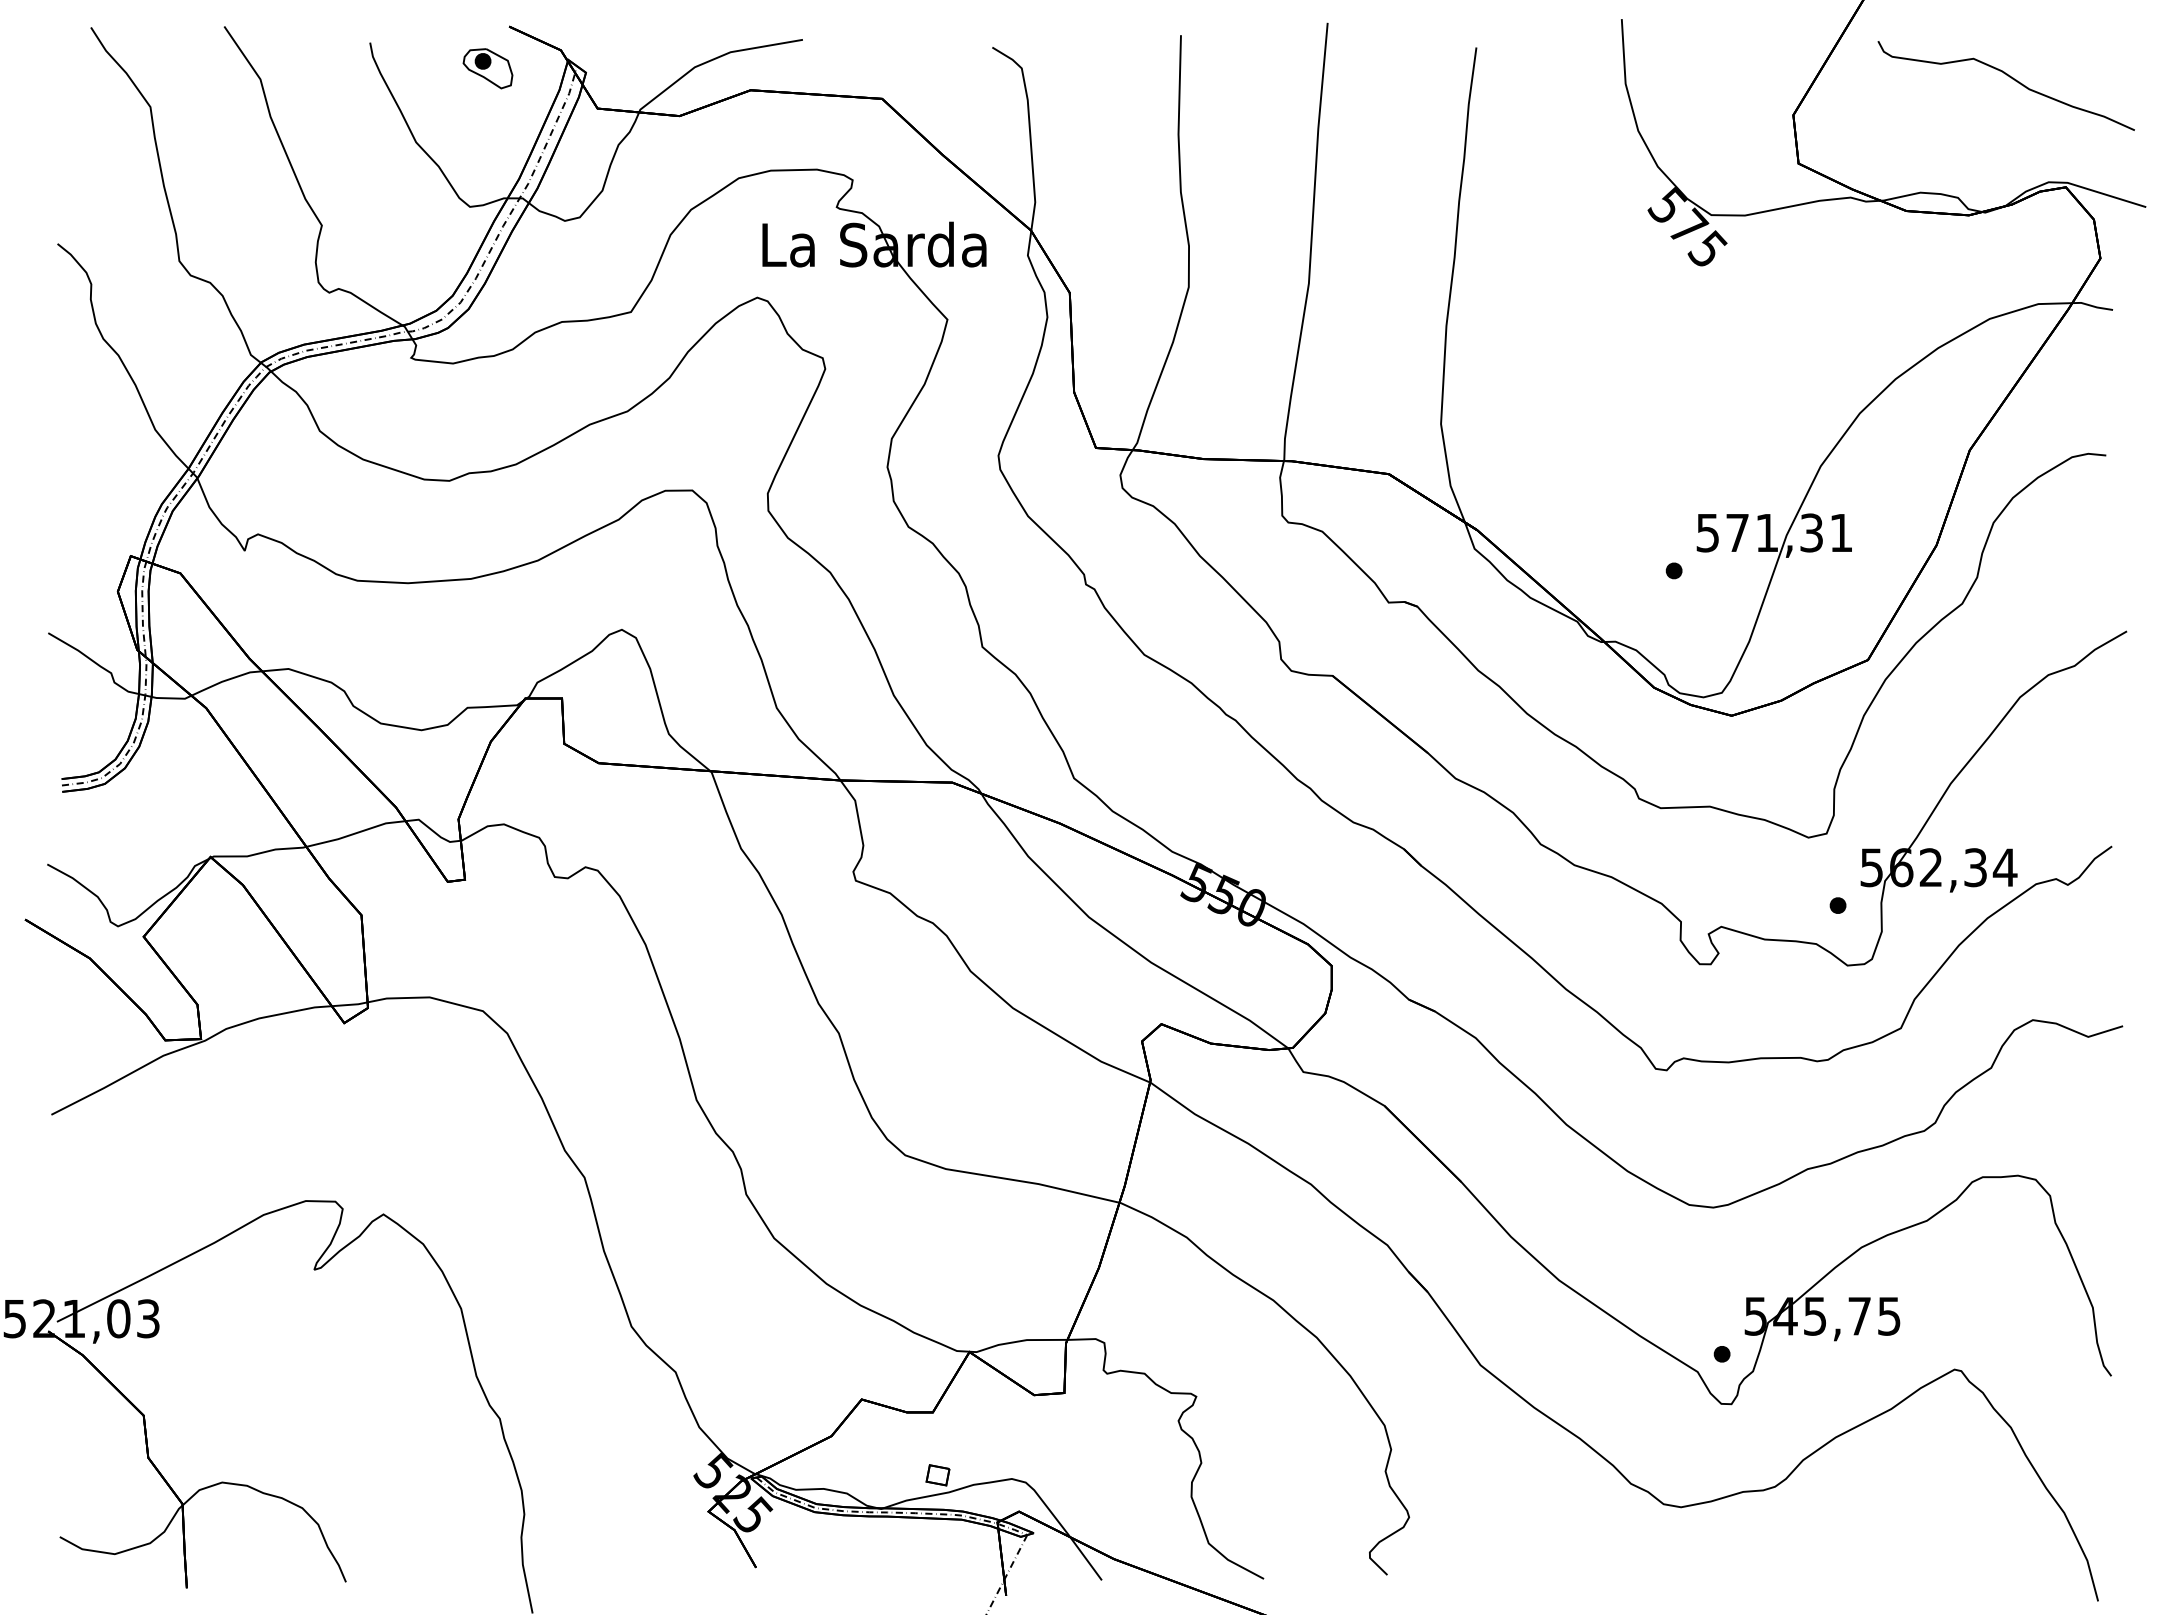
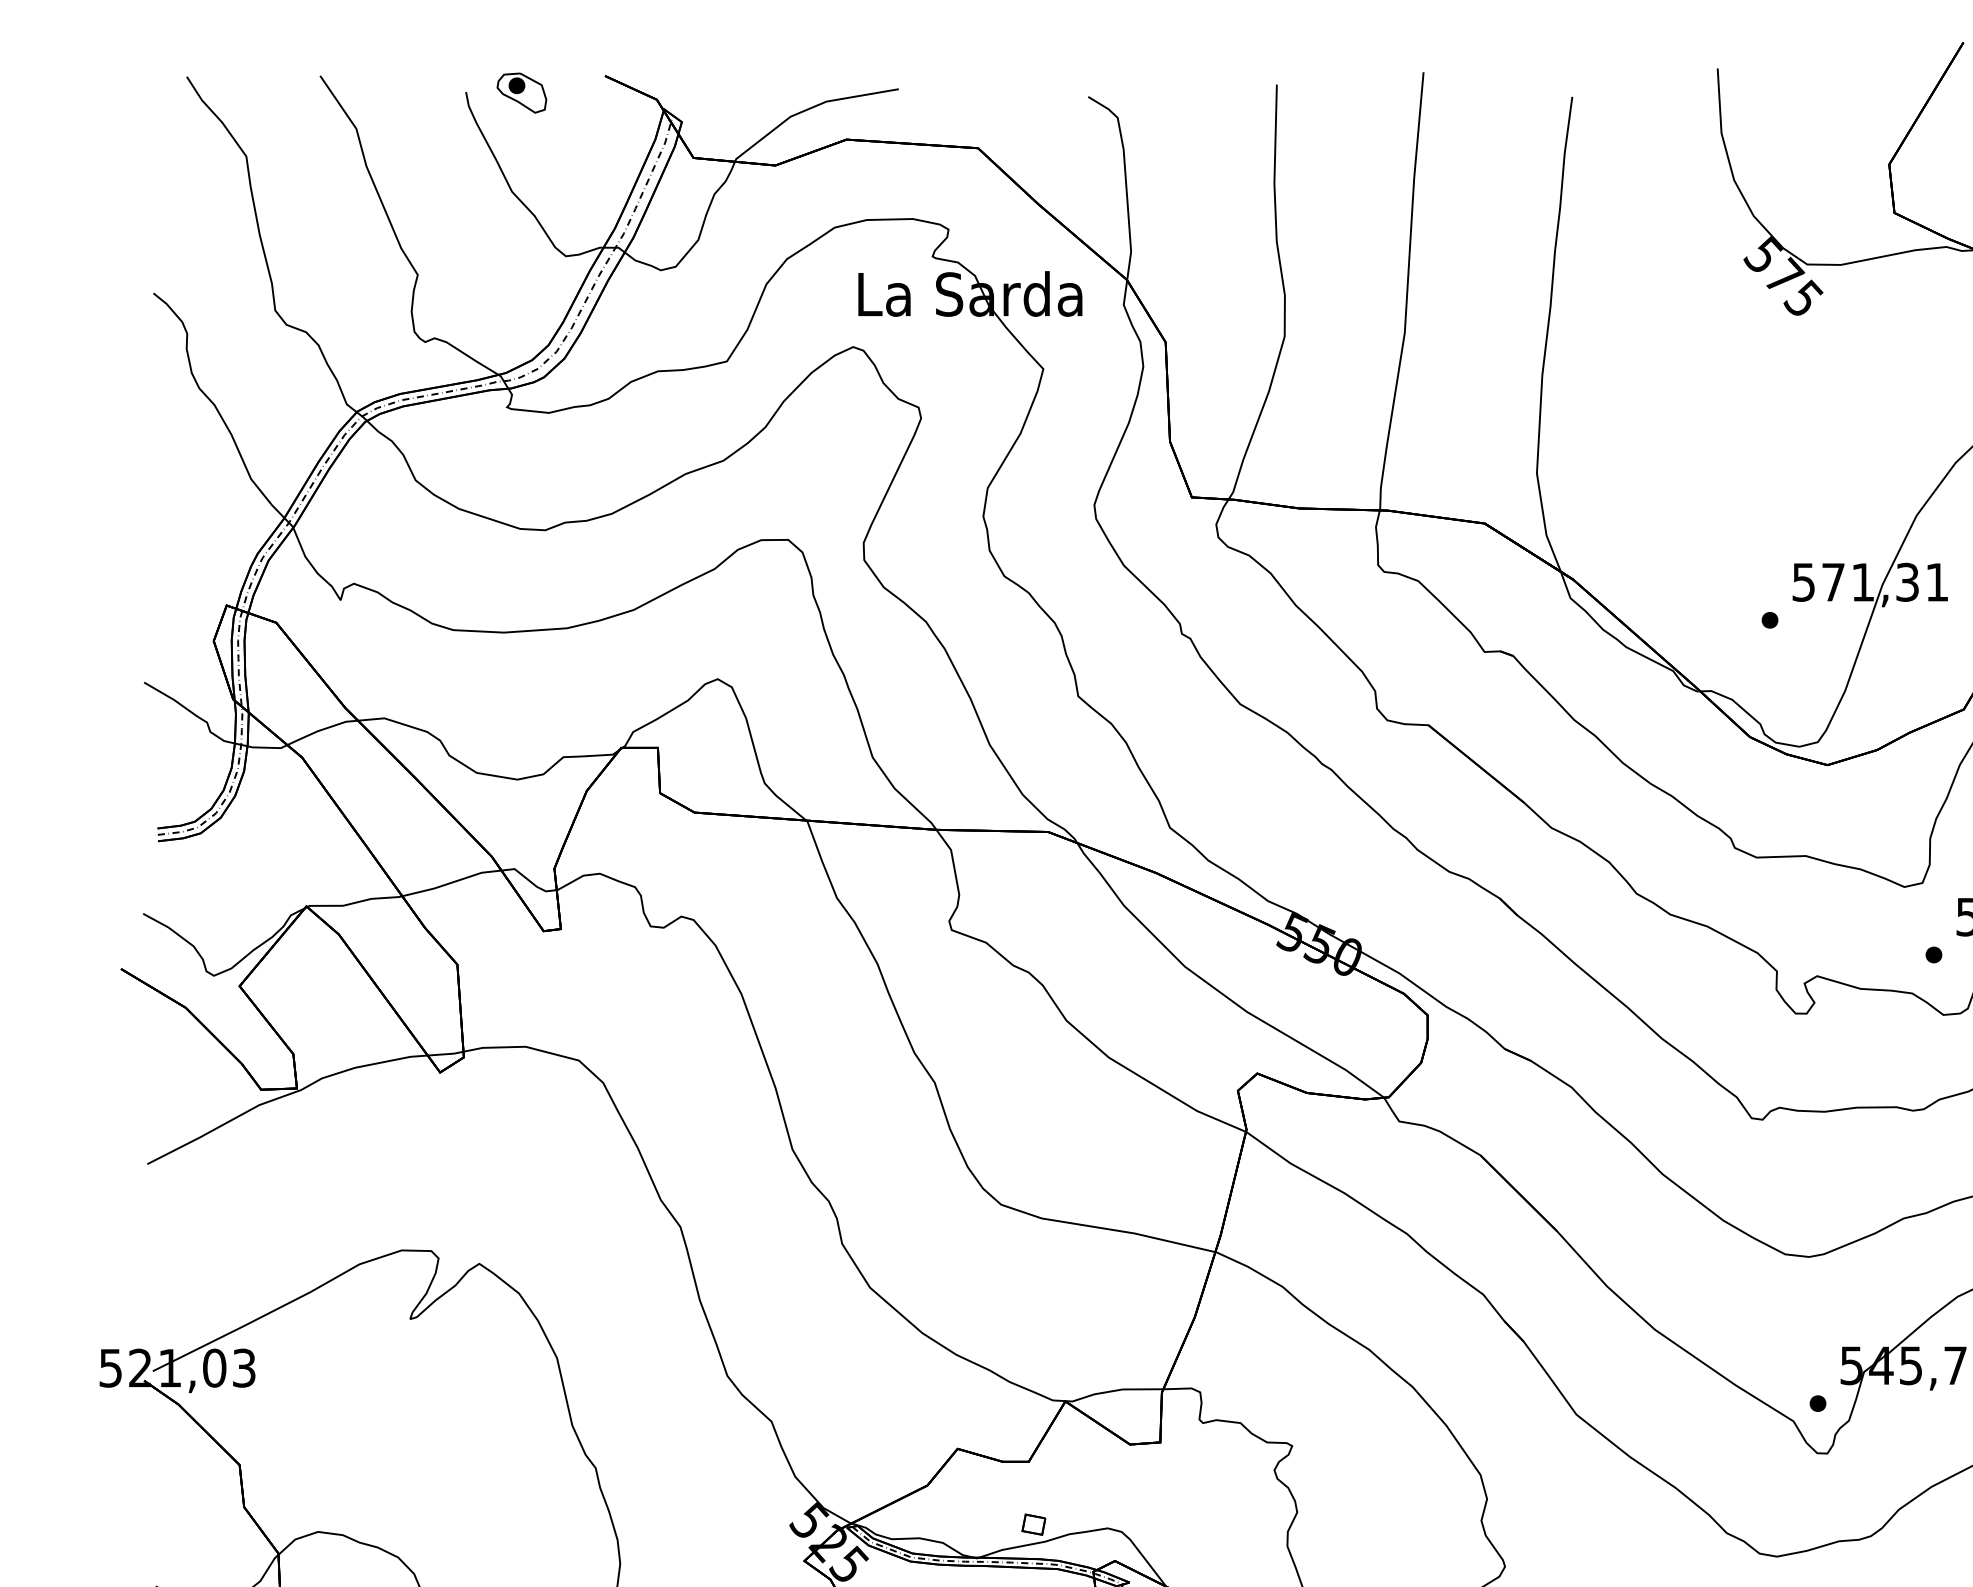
part: (487, 68) -> (521, 92), moved

